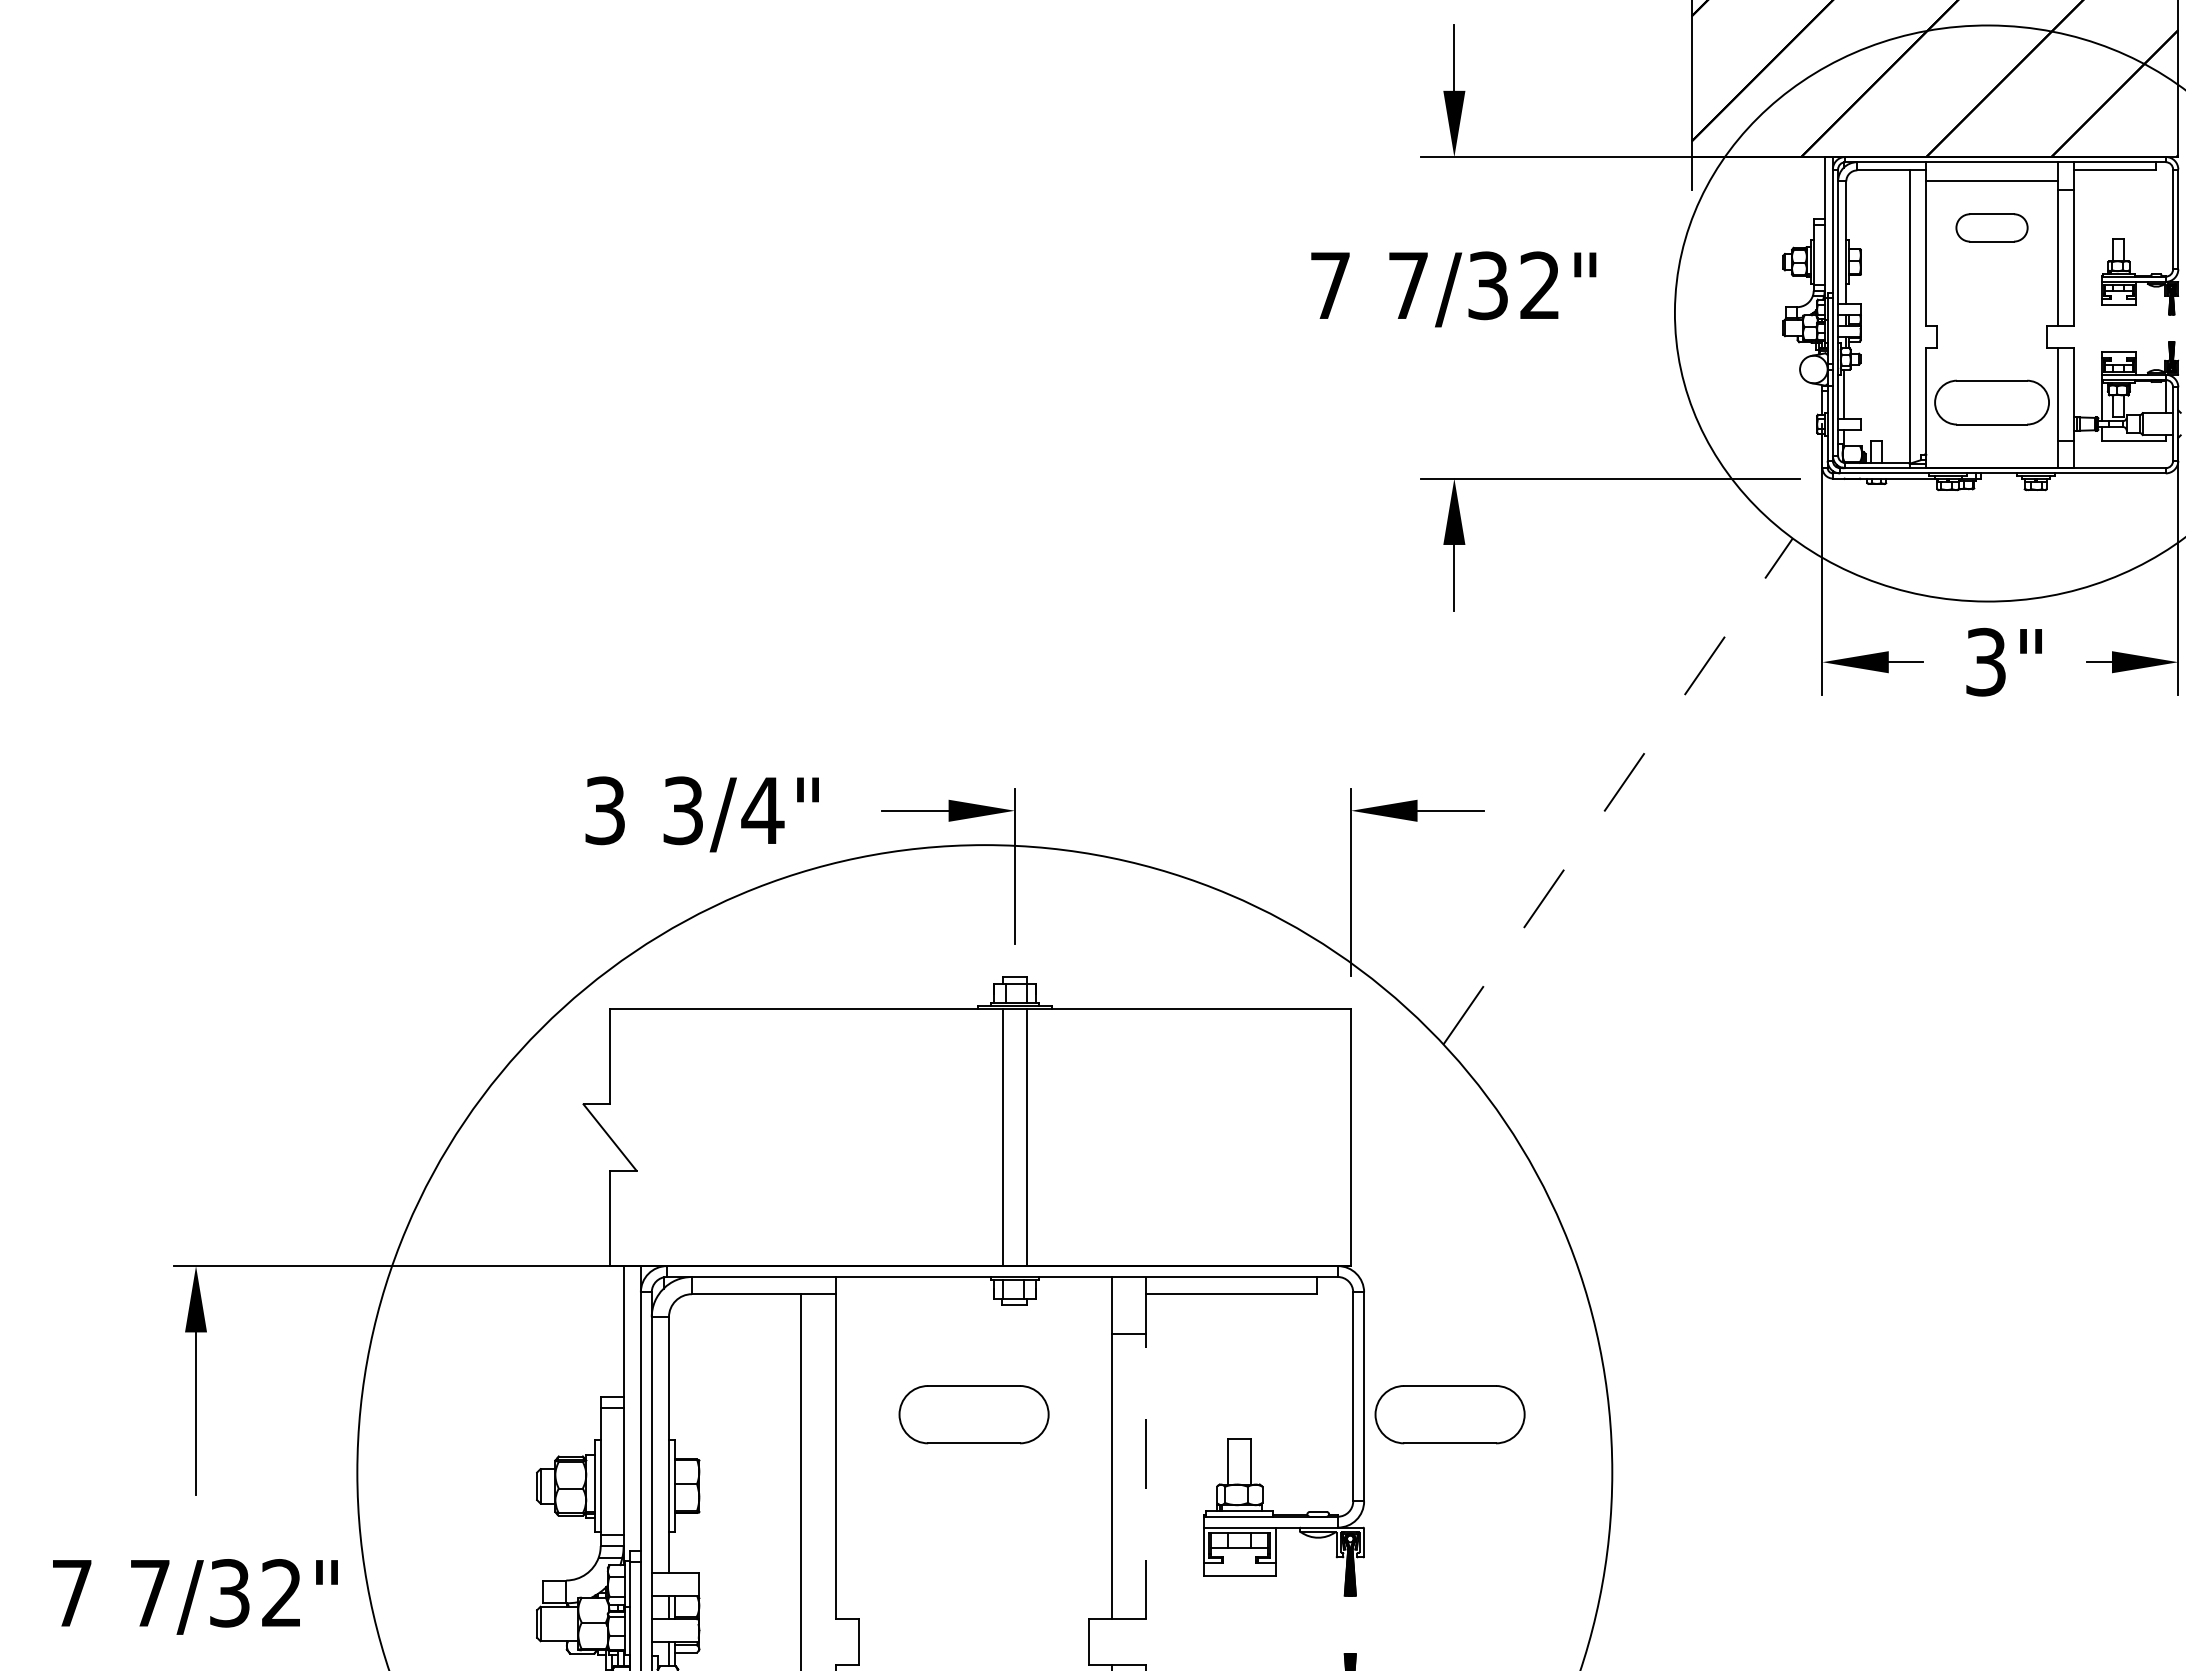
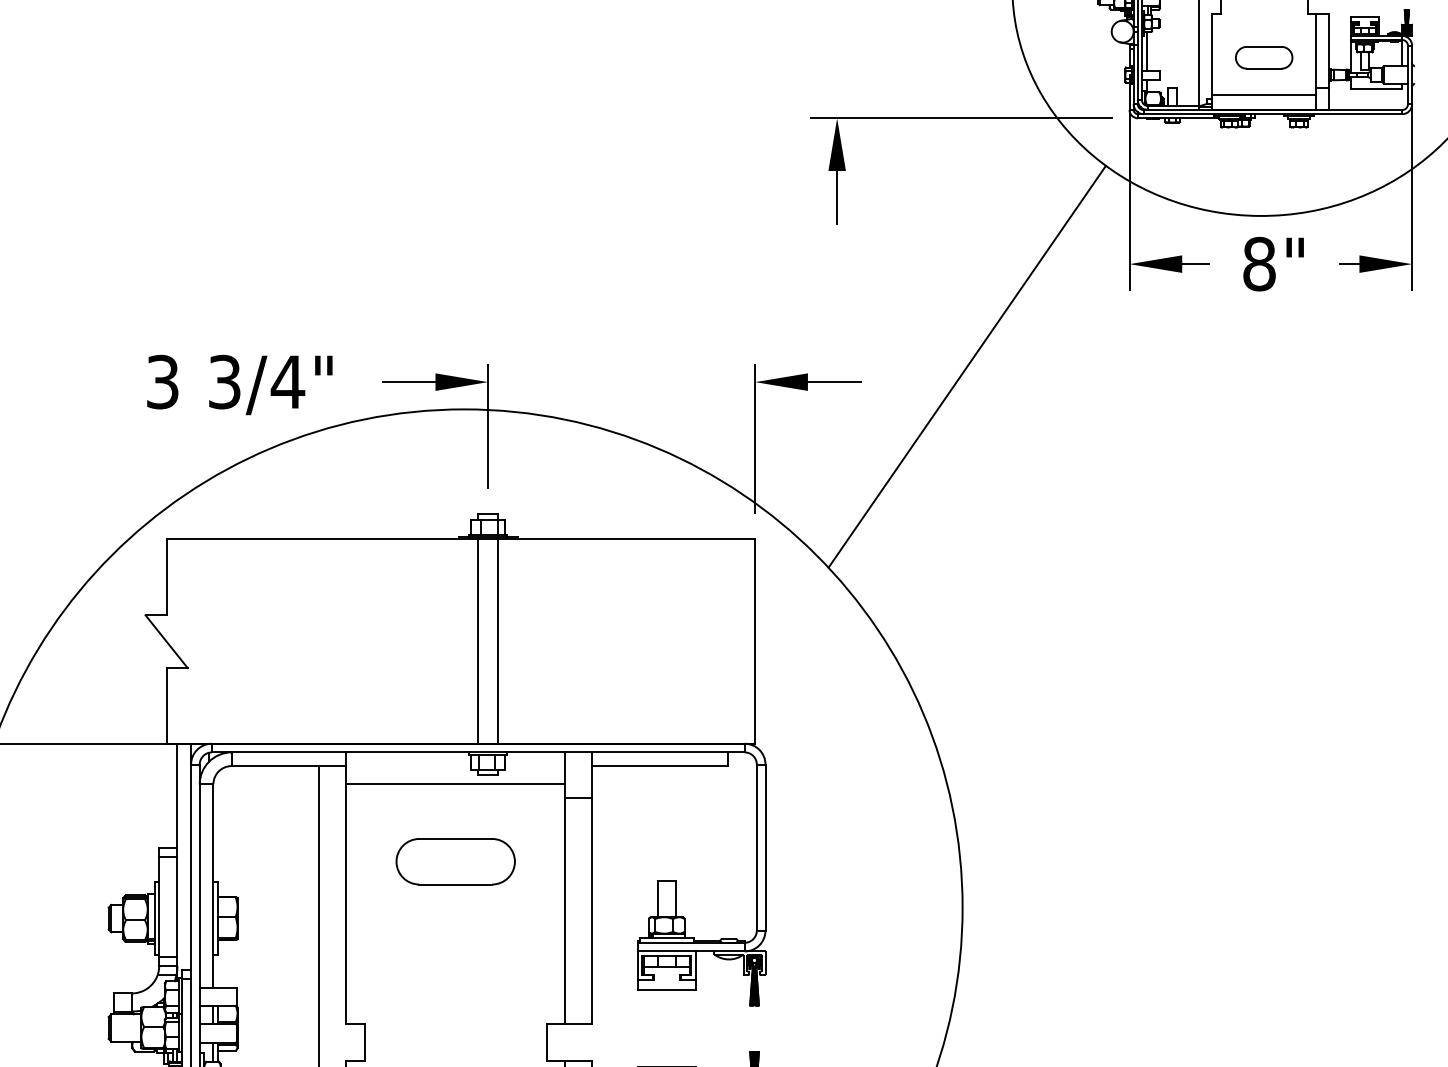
part: (1991, 401) -> (1263, 57), size x0.62
line: (1991, 448) -> (1263, 94), added
text: (1985, 661) -> (1258, 263), 3" -> 8"
line: (1618, 791) -> (967, 366), dashed -> solid
line: (973, 1317) -> (455, 784), added
part: (1449, 1414) -> (833, 861), removed
line: (1146, 1448) -> (592, 888), dashed -> solid

